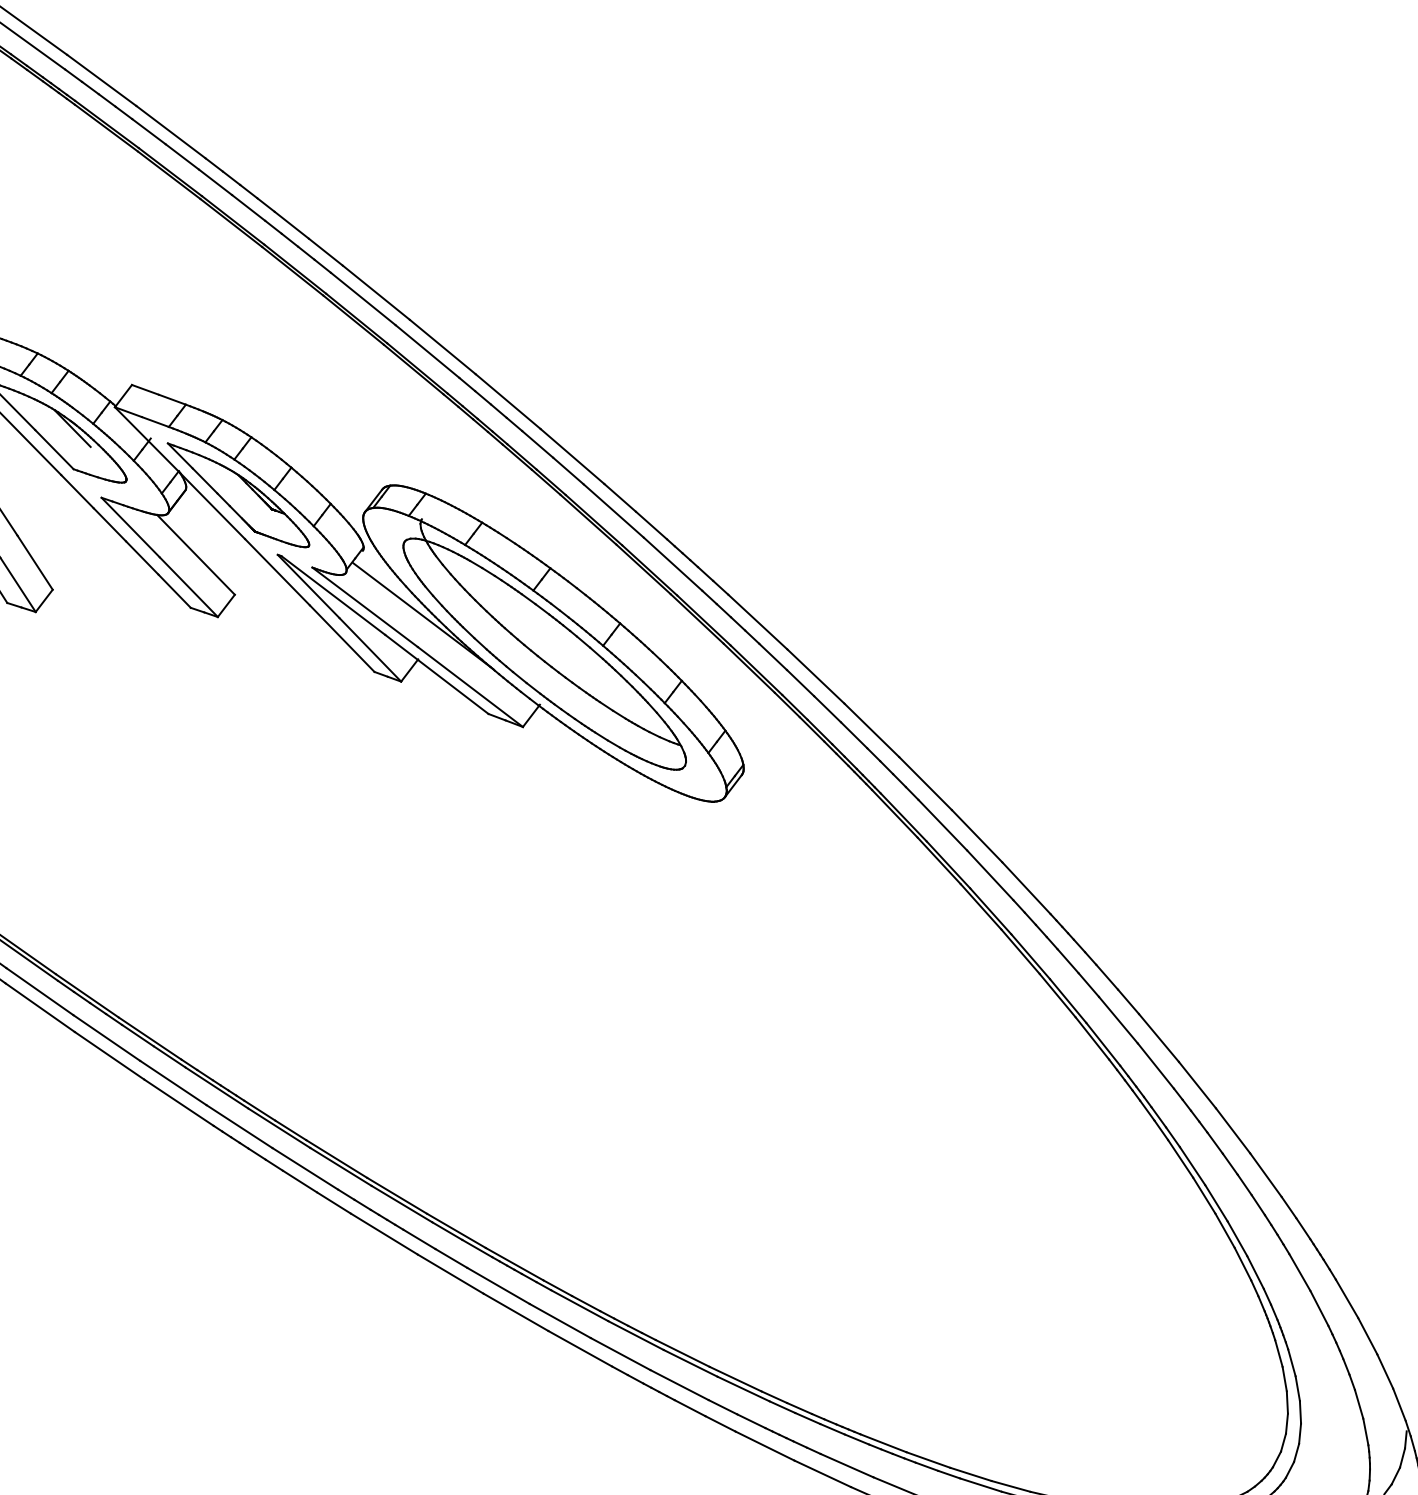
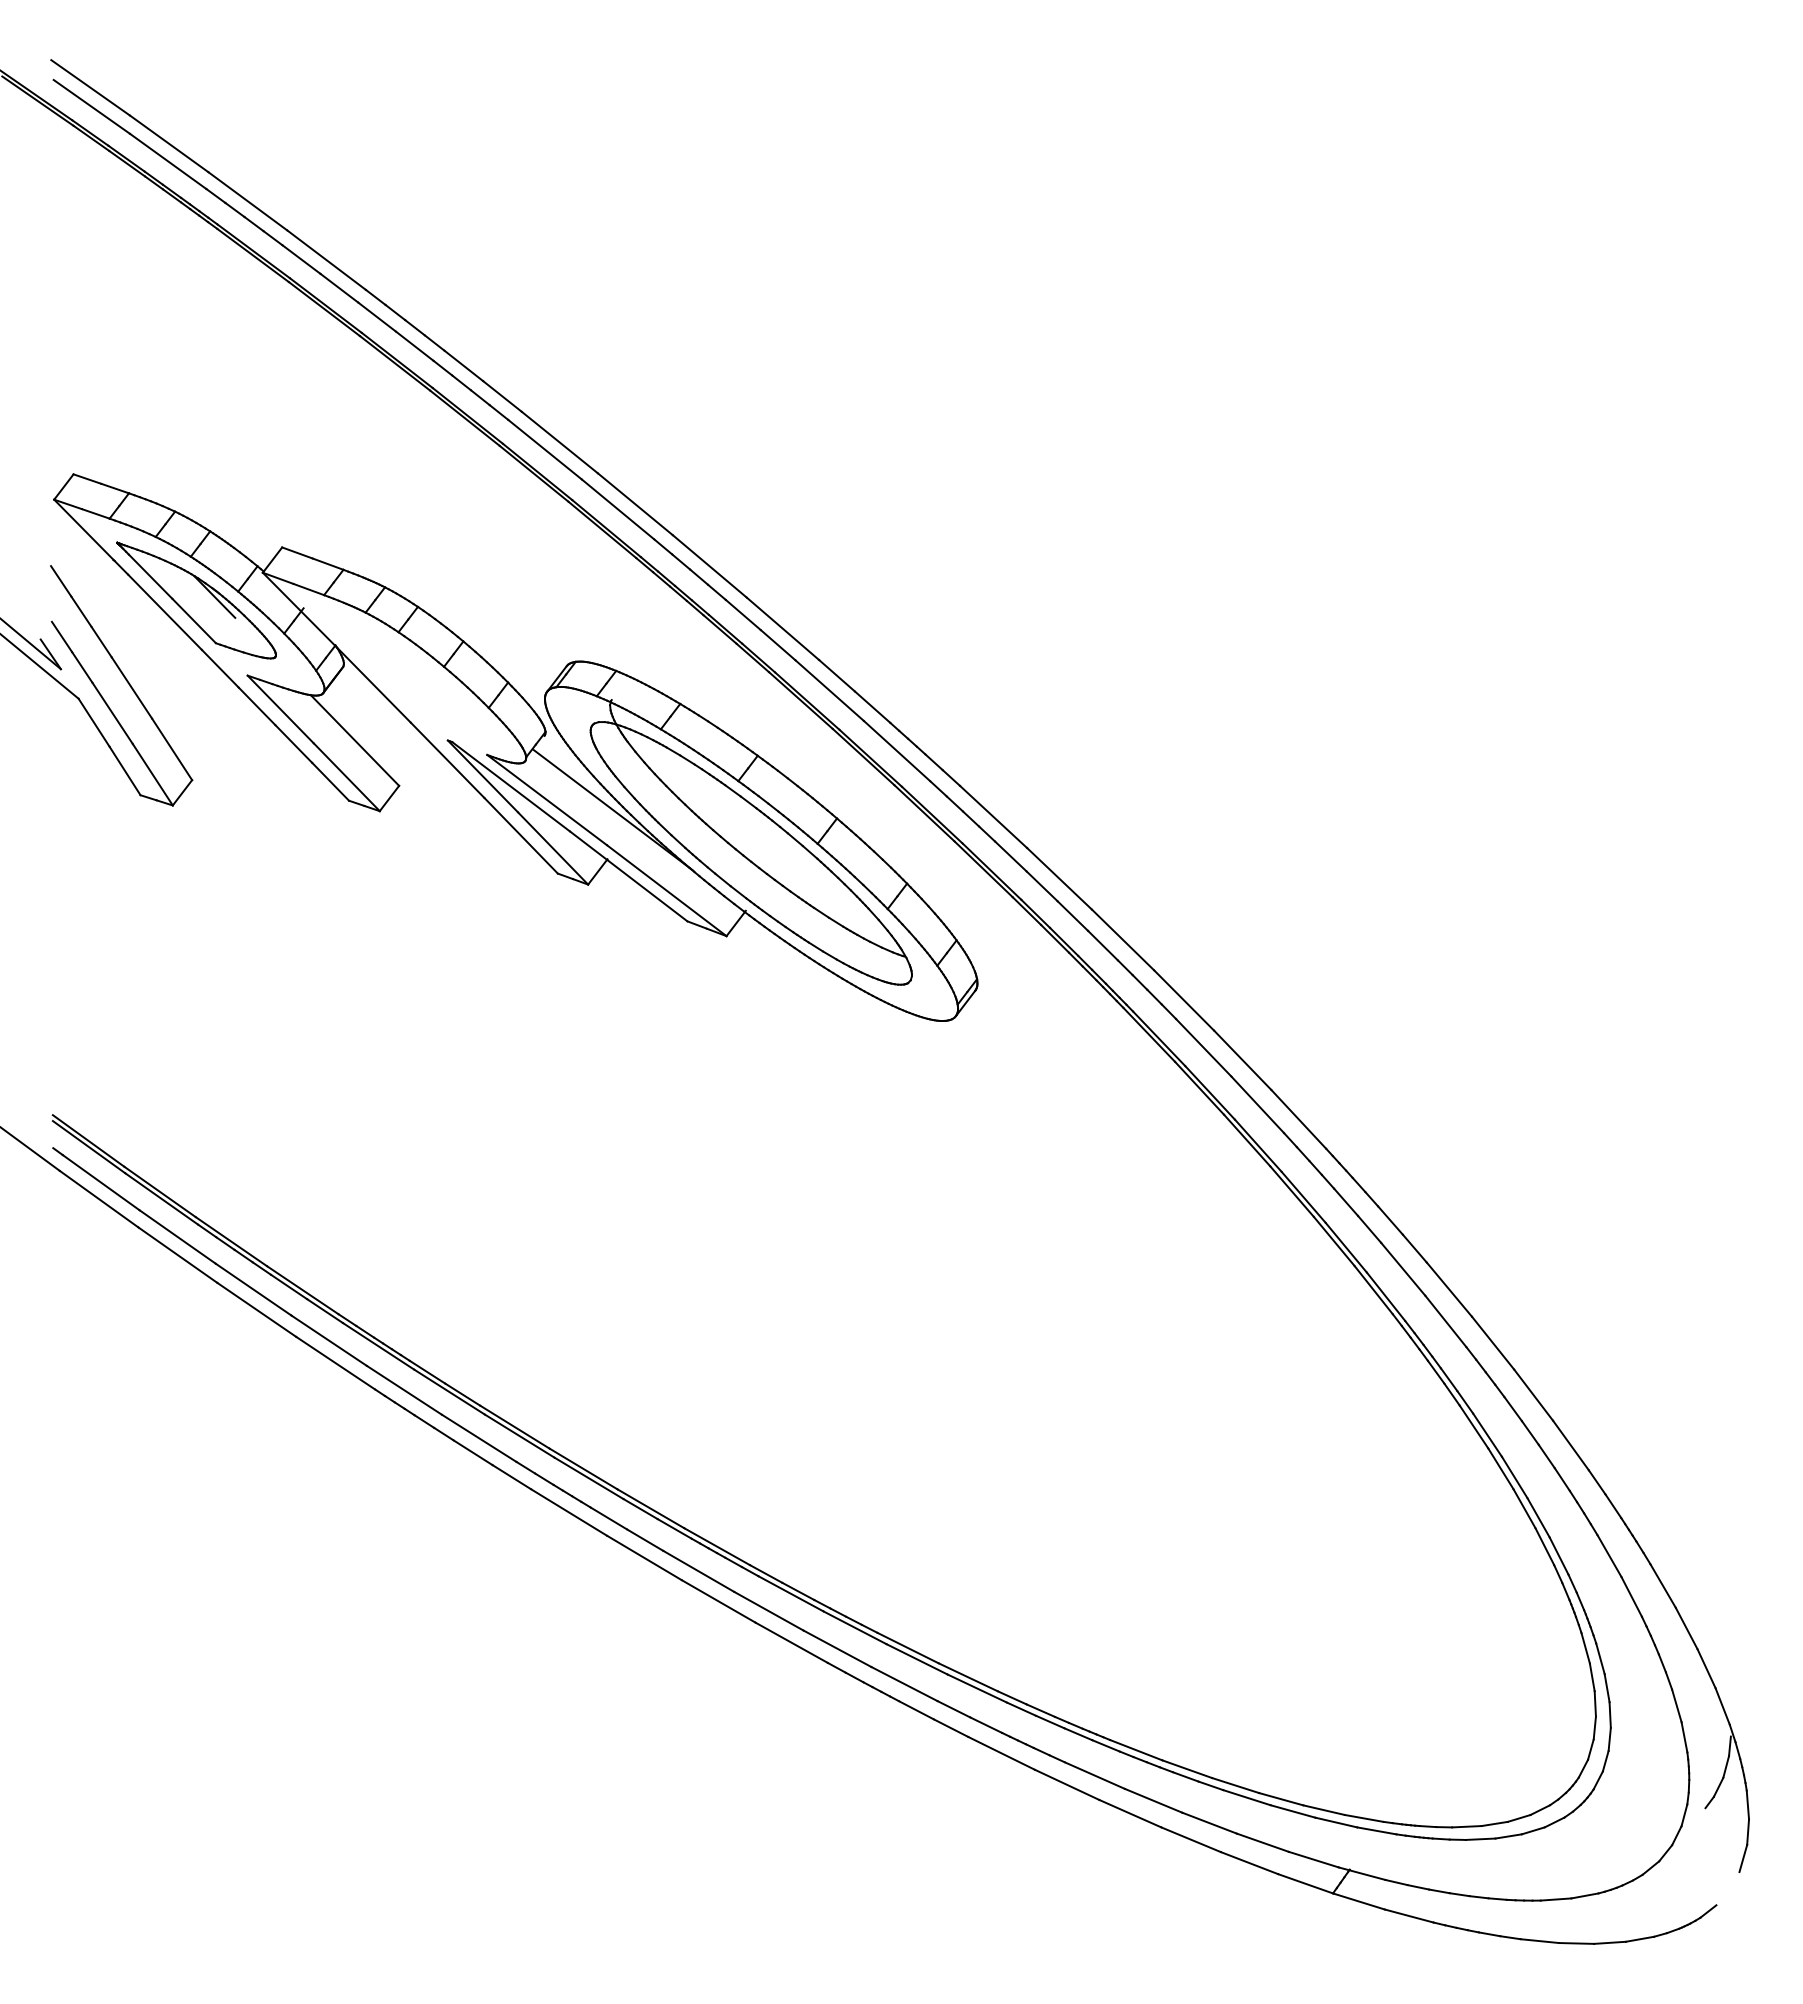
part: (238, 495) -> (403, 672), removed

